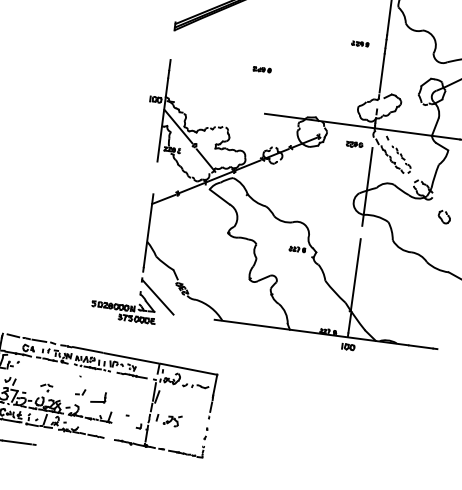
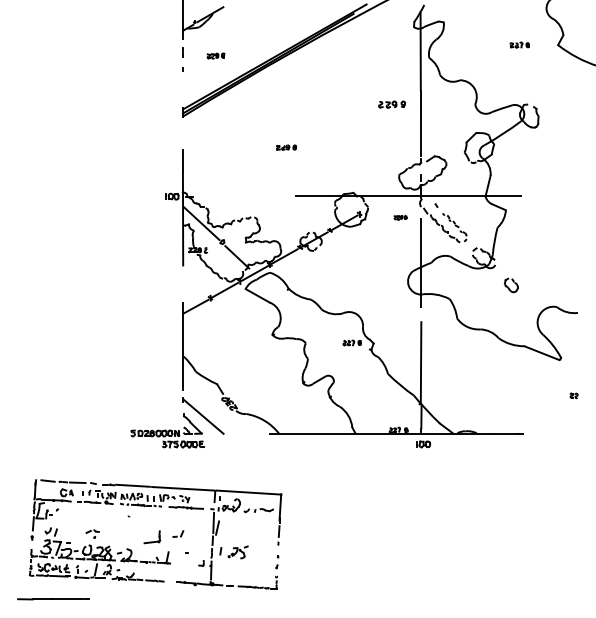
part: (360, 43) -> (392, 104), size x1.4
part: (354, 144) -> (400, 217), size x0.7
part: (80, 391) -> (178, 533), moved

